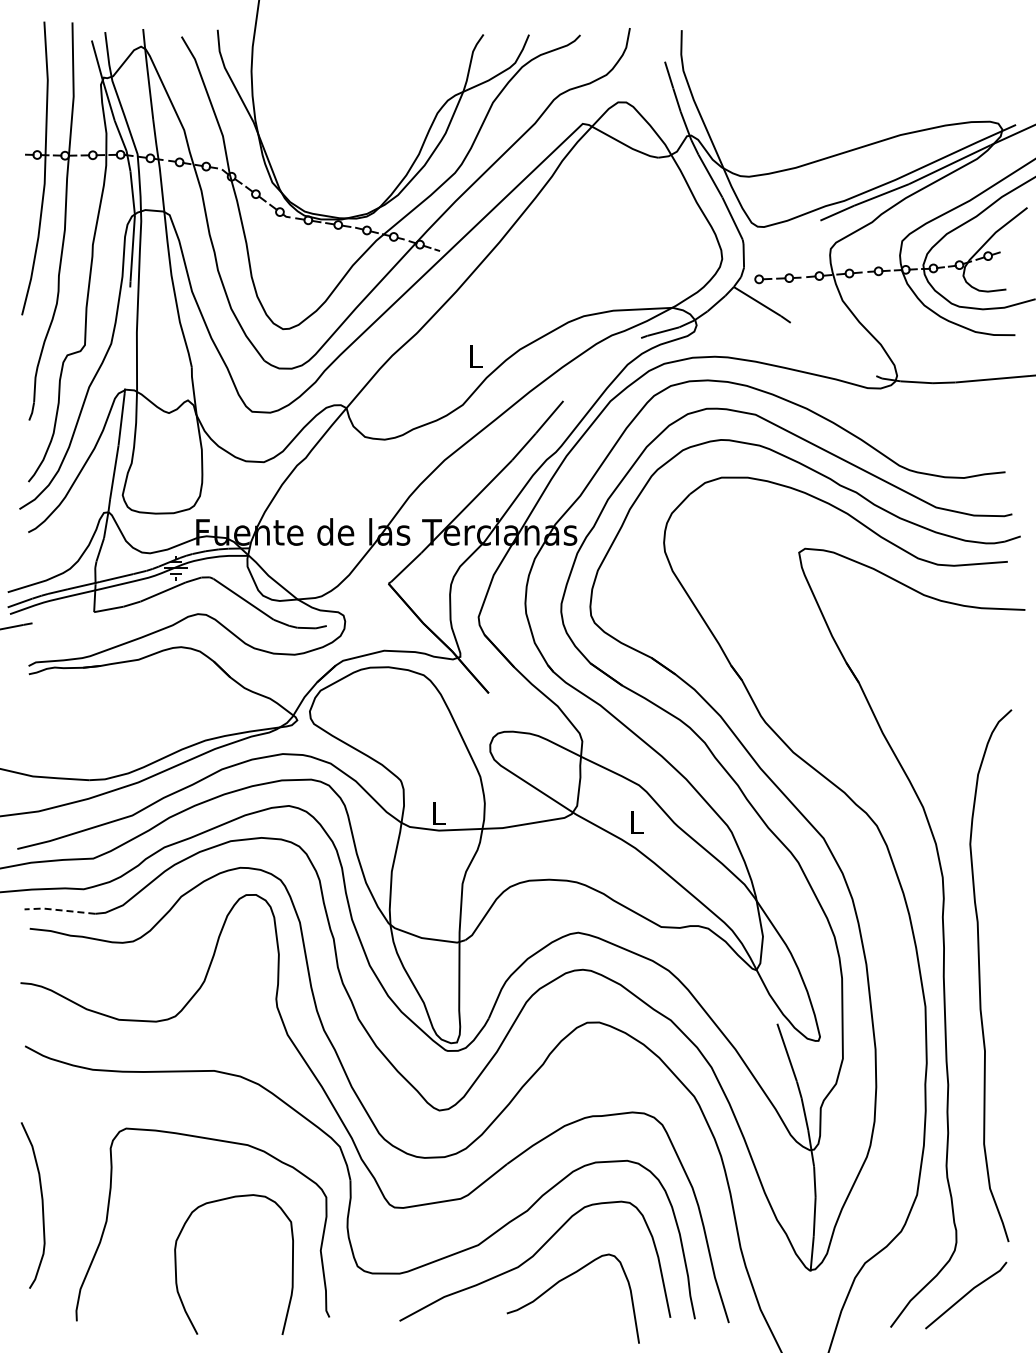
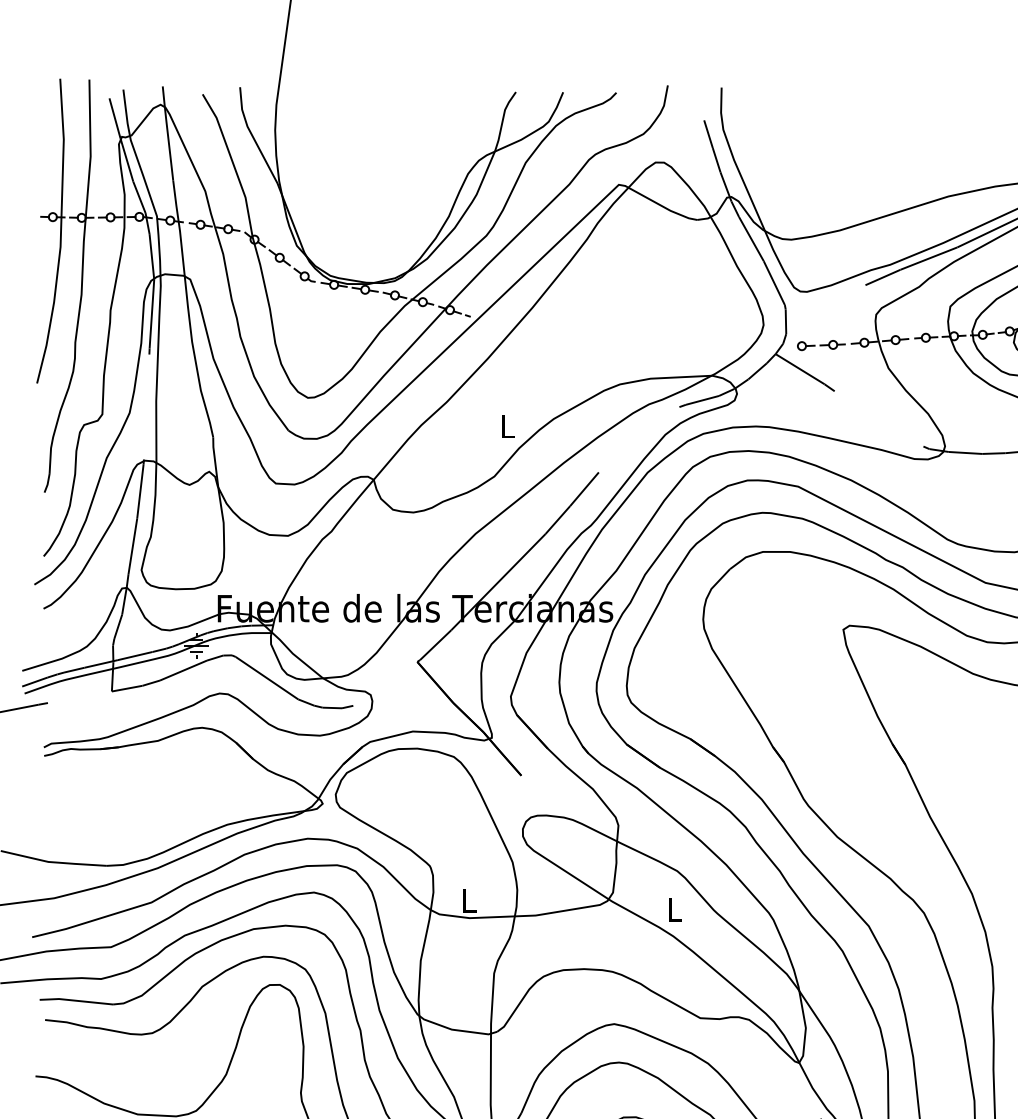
line: (58, 910) -> (74, 1001), dashed -> solid

